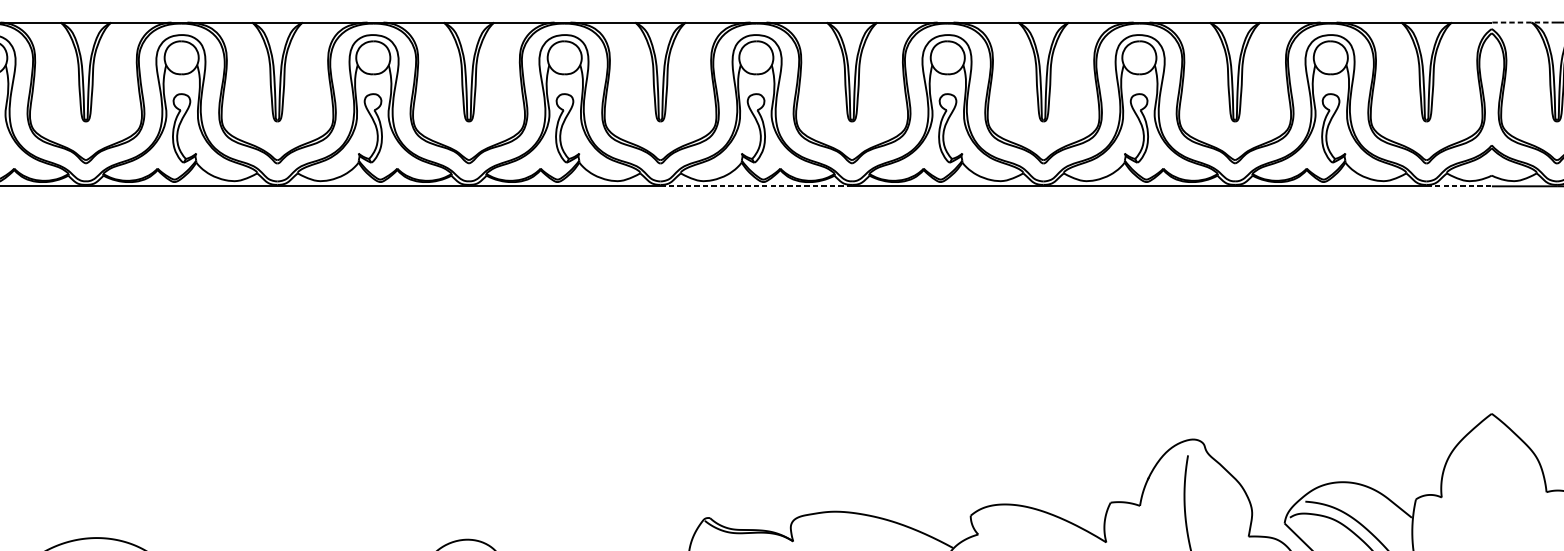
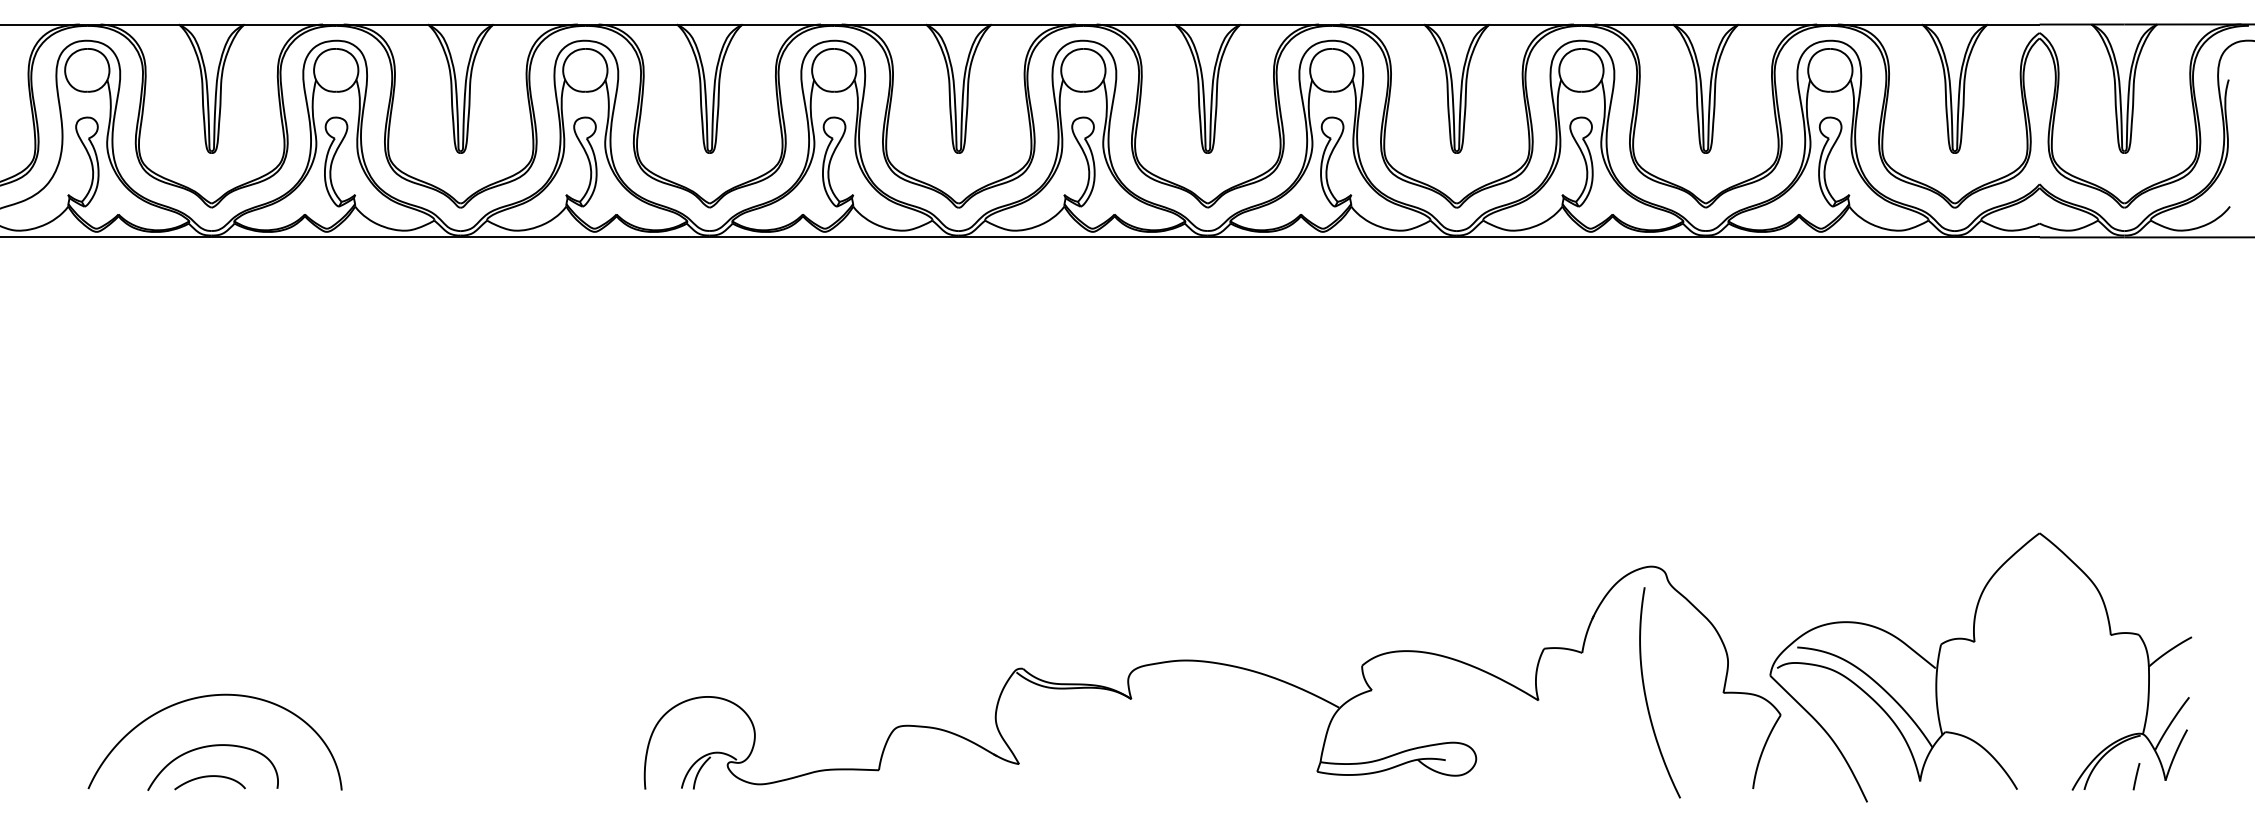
line: (1523, 22) -> (2081, 24), dashed -> solid
line: (756, 186) -> (1083, 237), dashed -> solid
line: (1459, 186) -> (1997, 237), dashed -> solid

